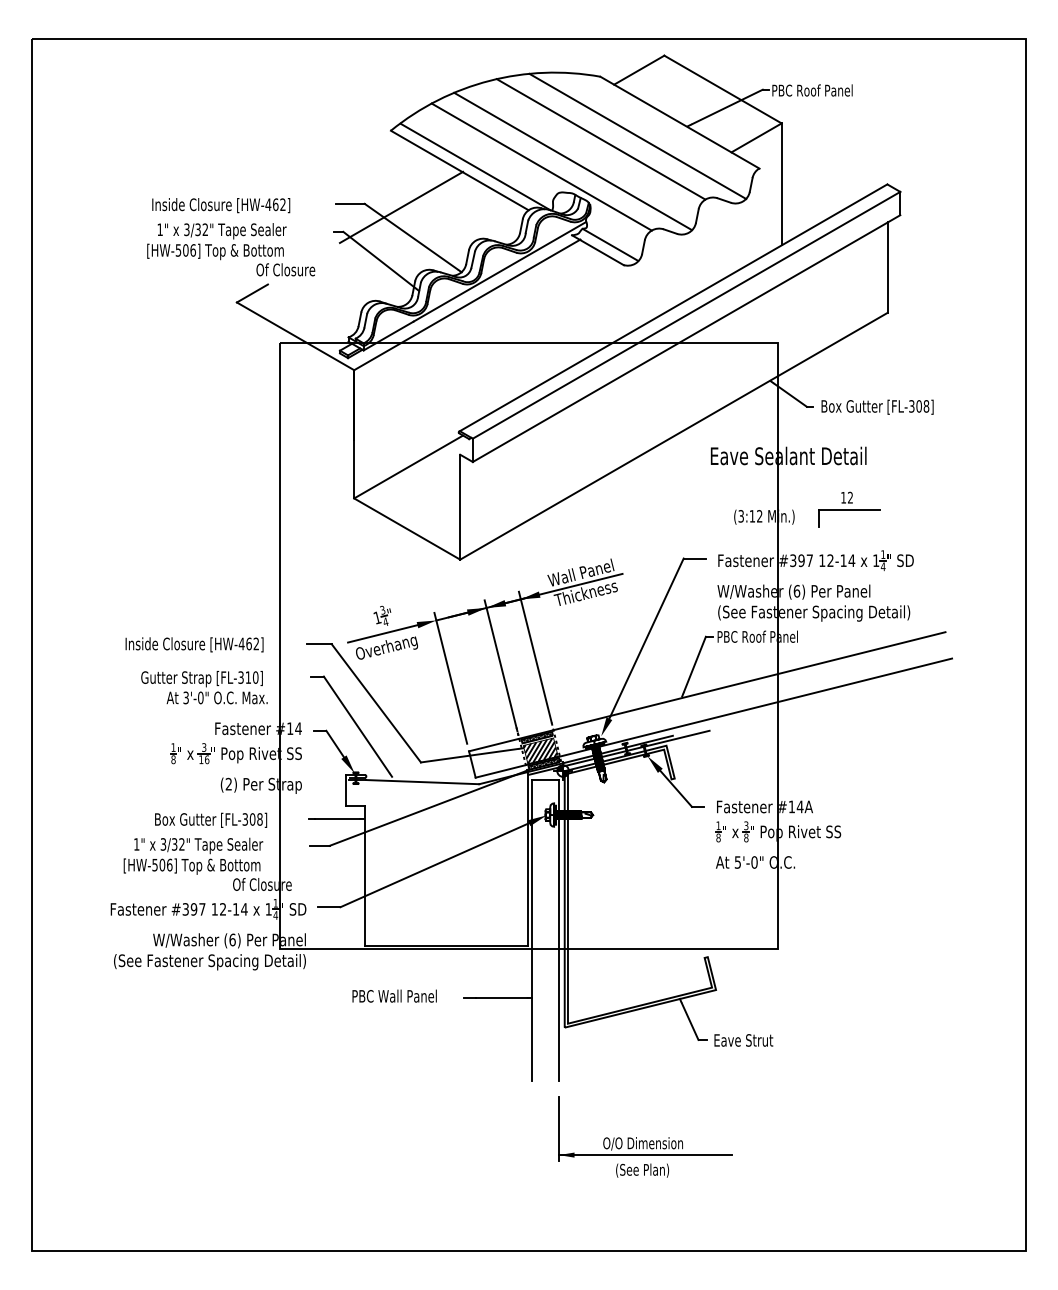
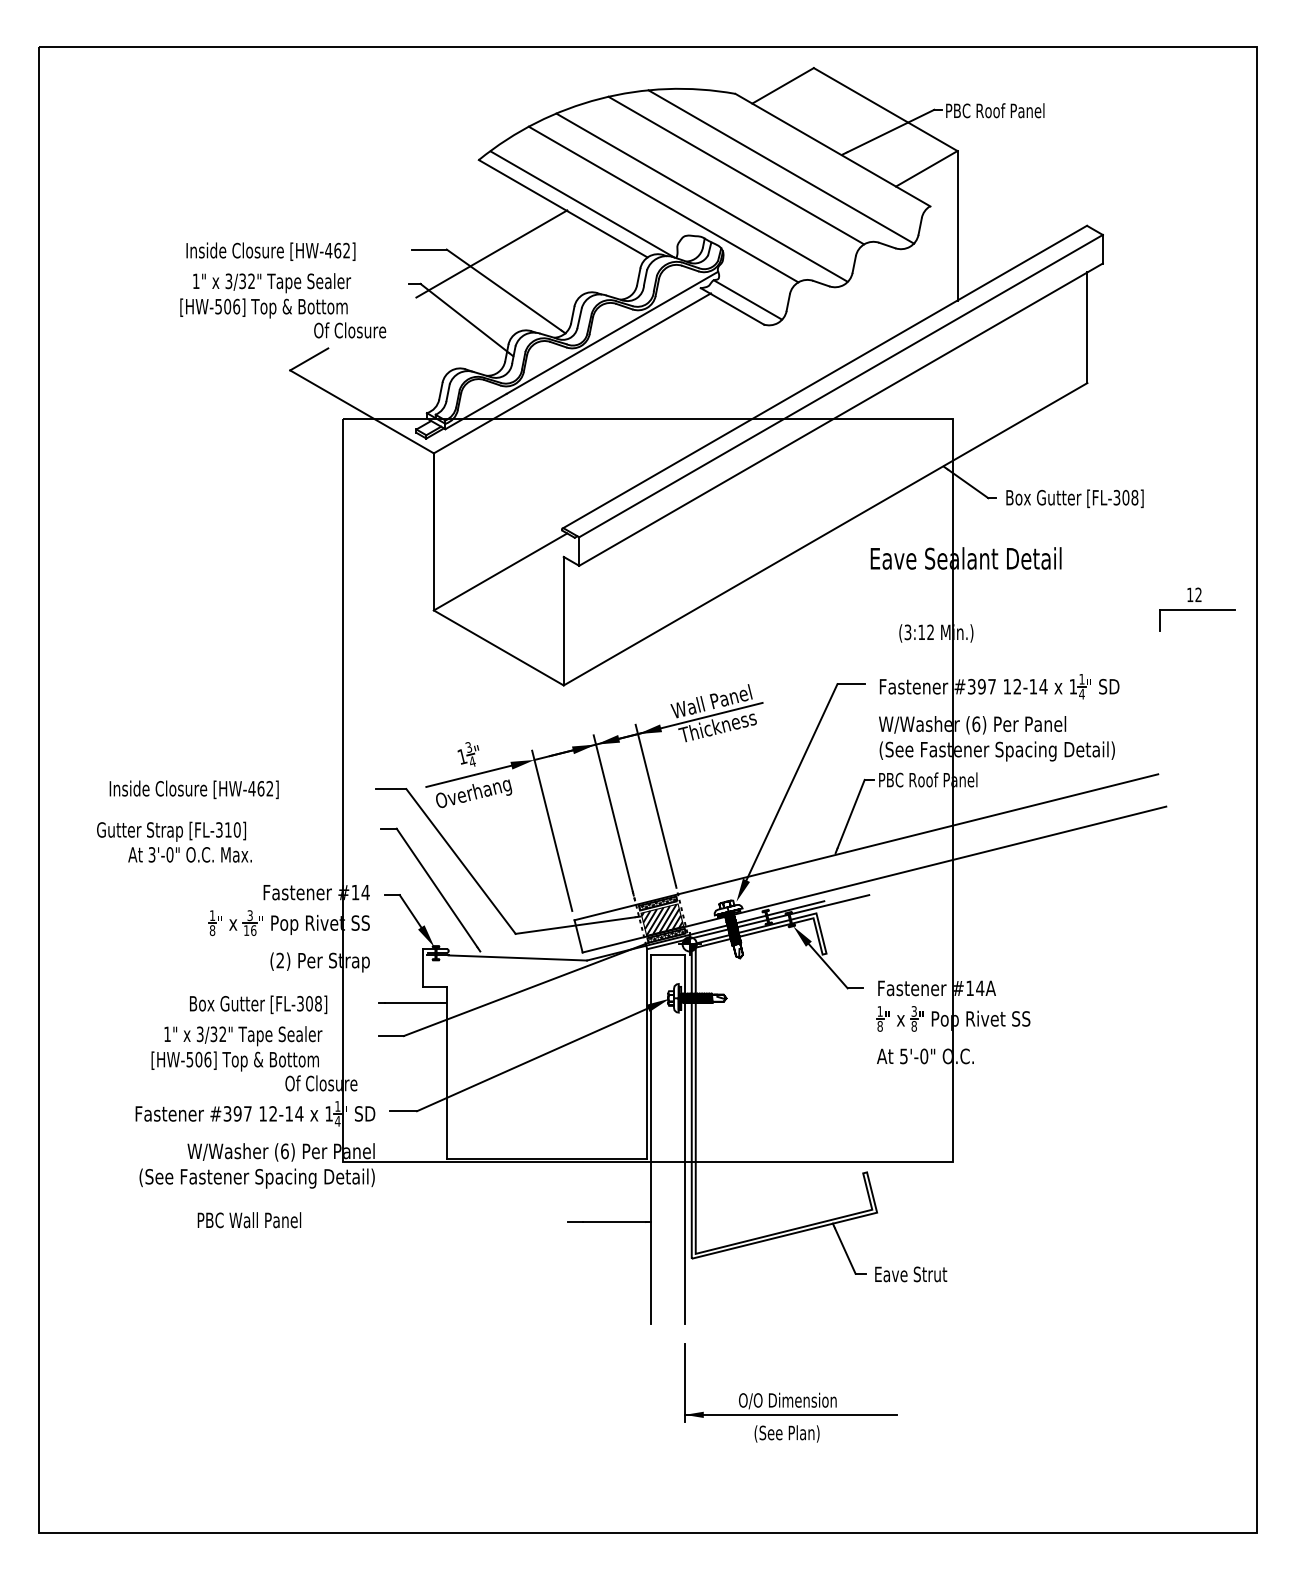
part: (849, 509) -> (1197, 609), moved
text: (194, 644) -> (194, 789), moved
text: (204, 687) -> (174, 842), moved
text: (394, 995) -> (249, 1219), moved

